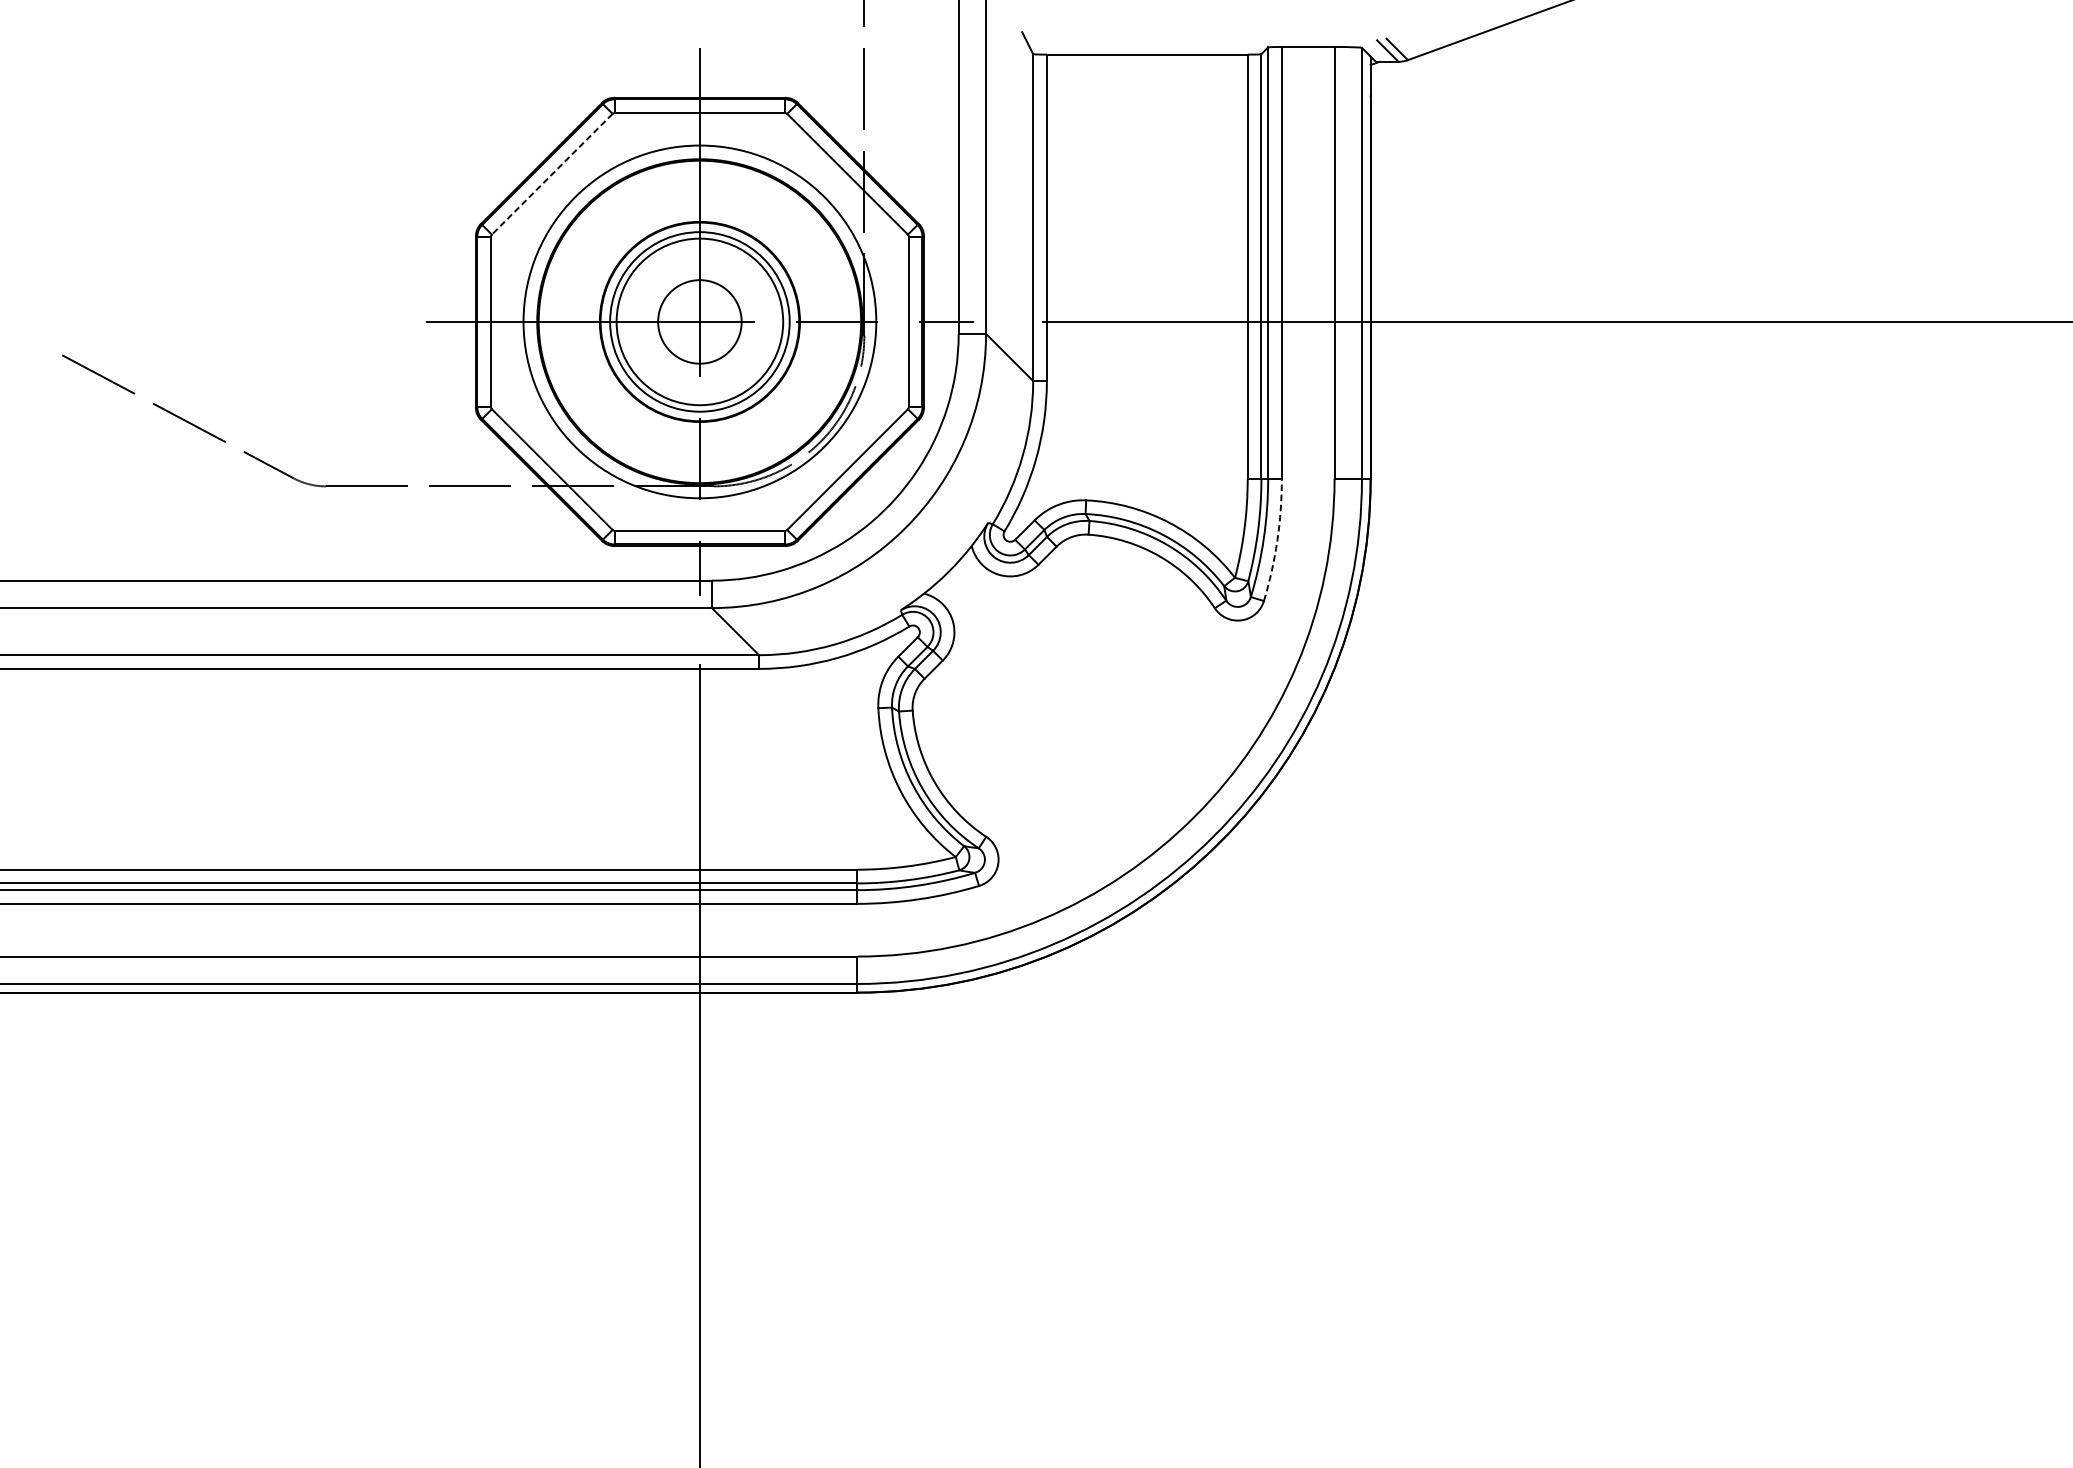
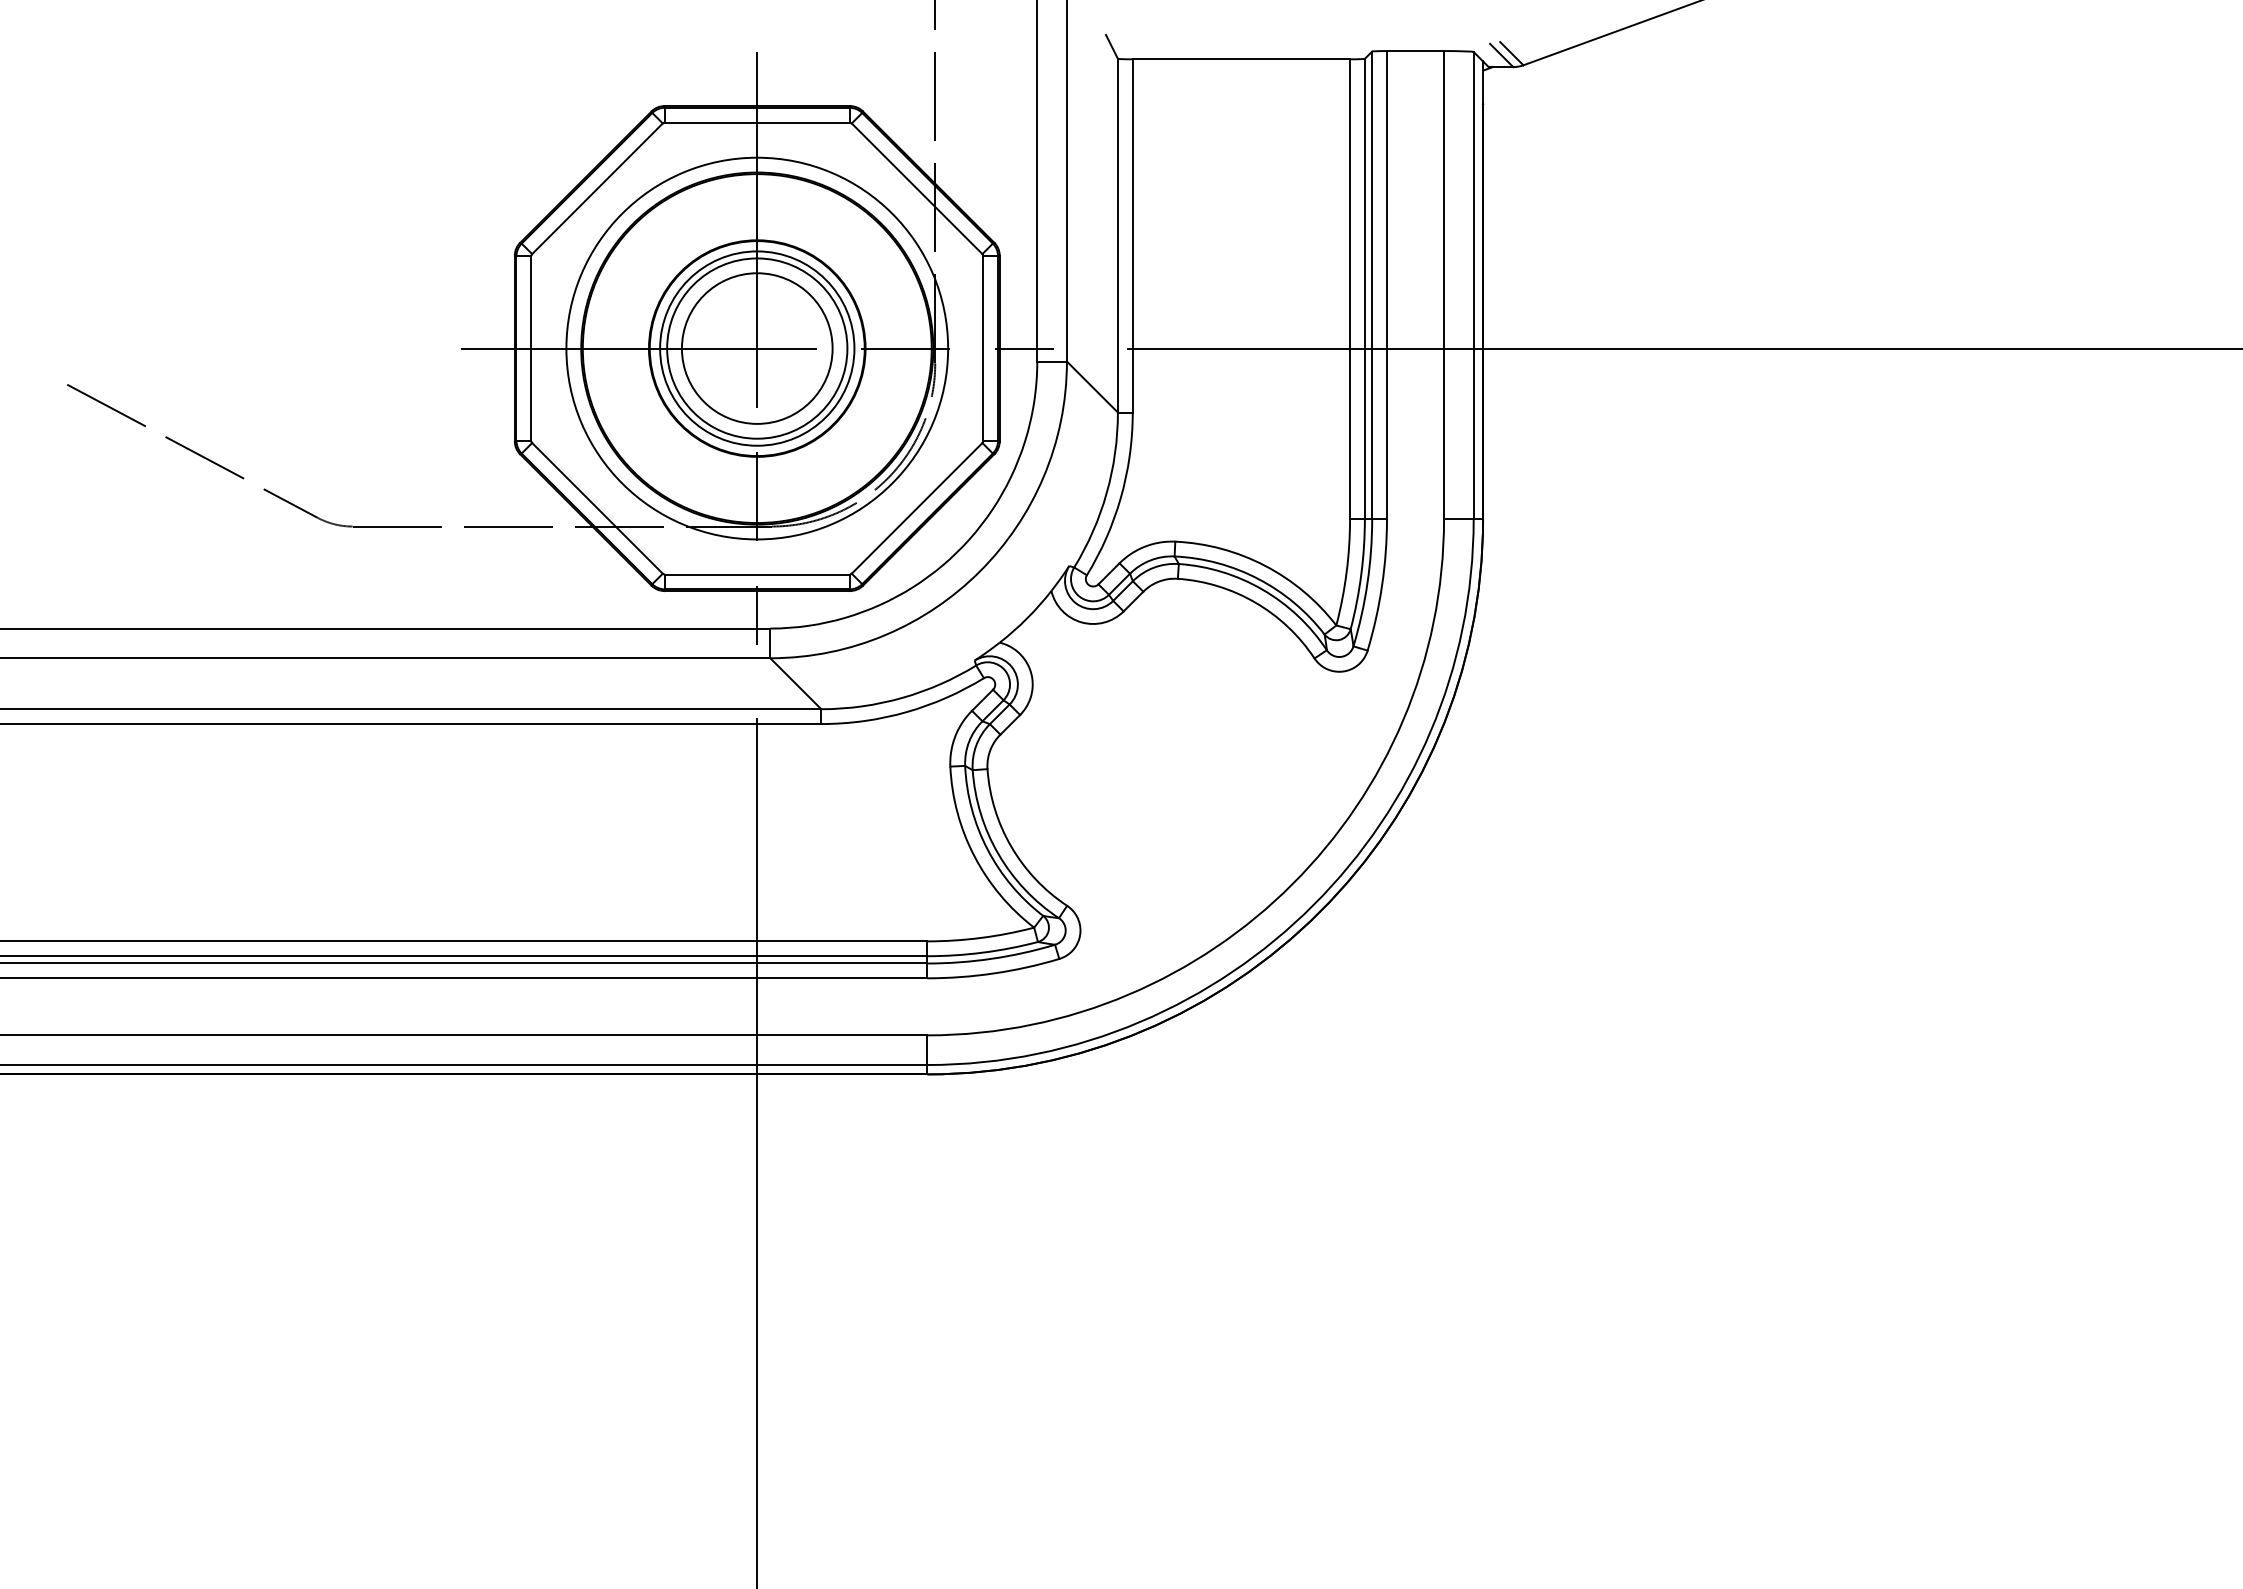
line: (552, 174) -> (597, 189), dashed -> solid
circle: (699, 321) -> (756, 348), size x1.67
arc: (1277, 540) -> (1382, 585), dashed -> solid

